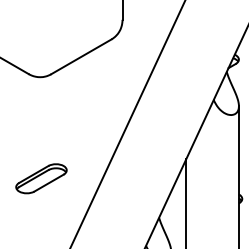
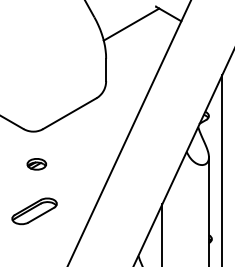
part: (43, 114) -> (36, 164), added
part: (41, 178) -> (34, 211), moved

